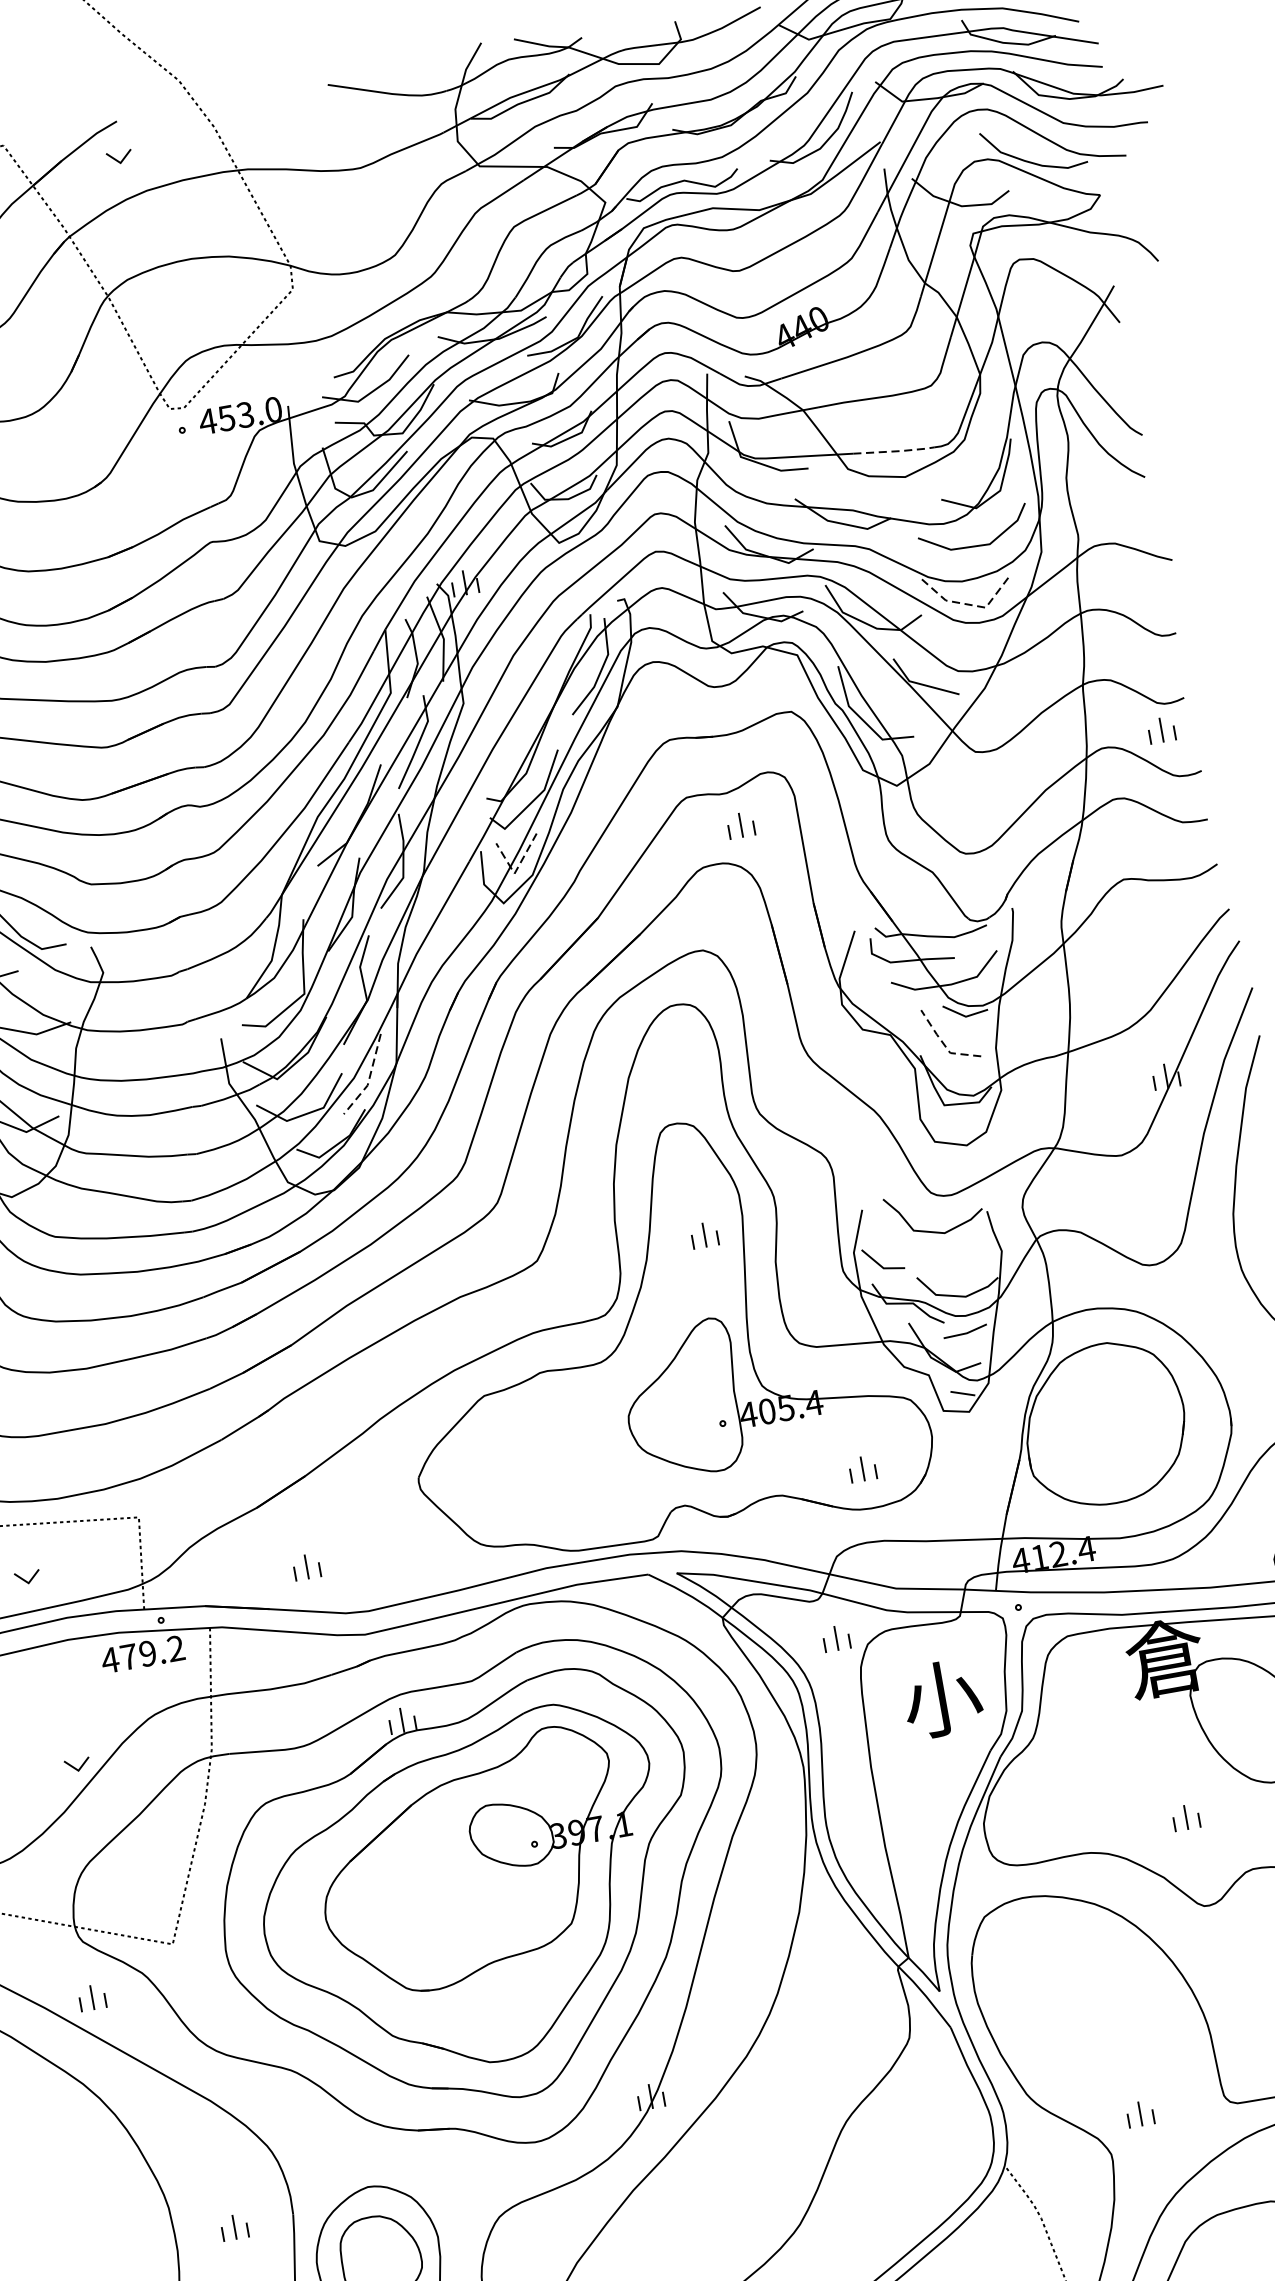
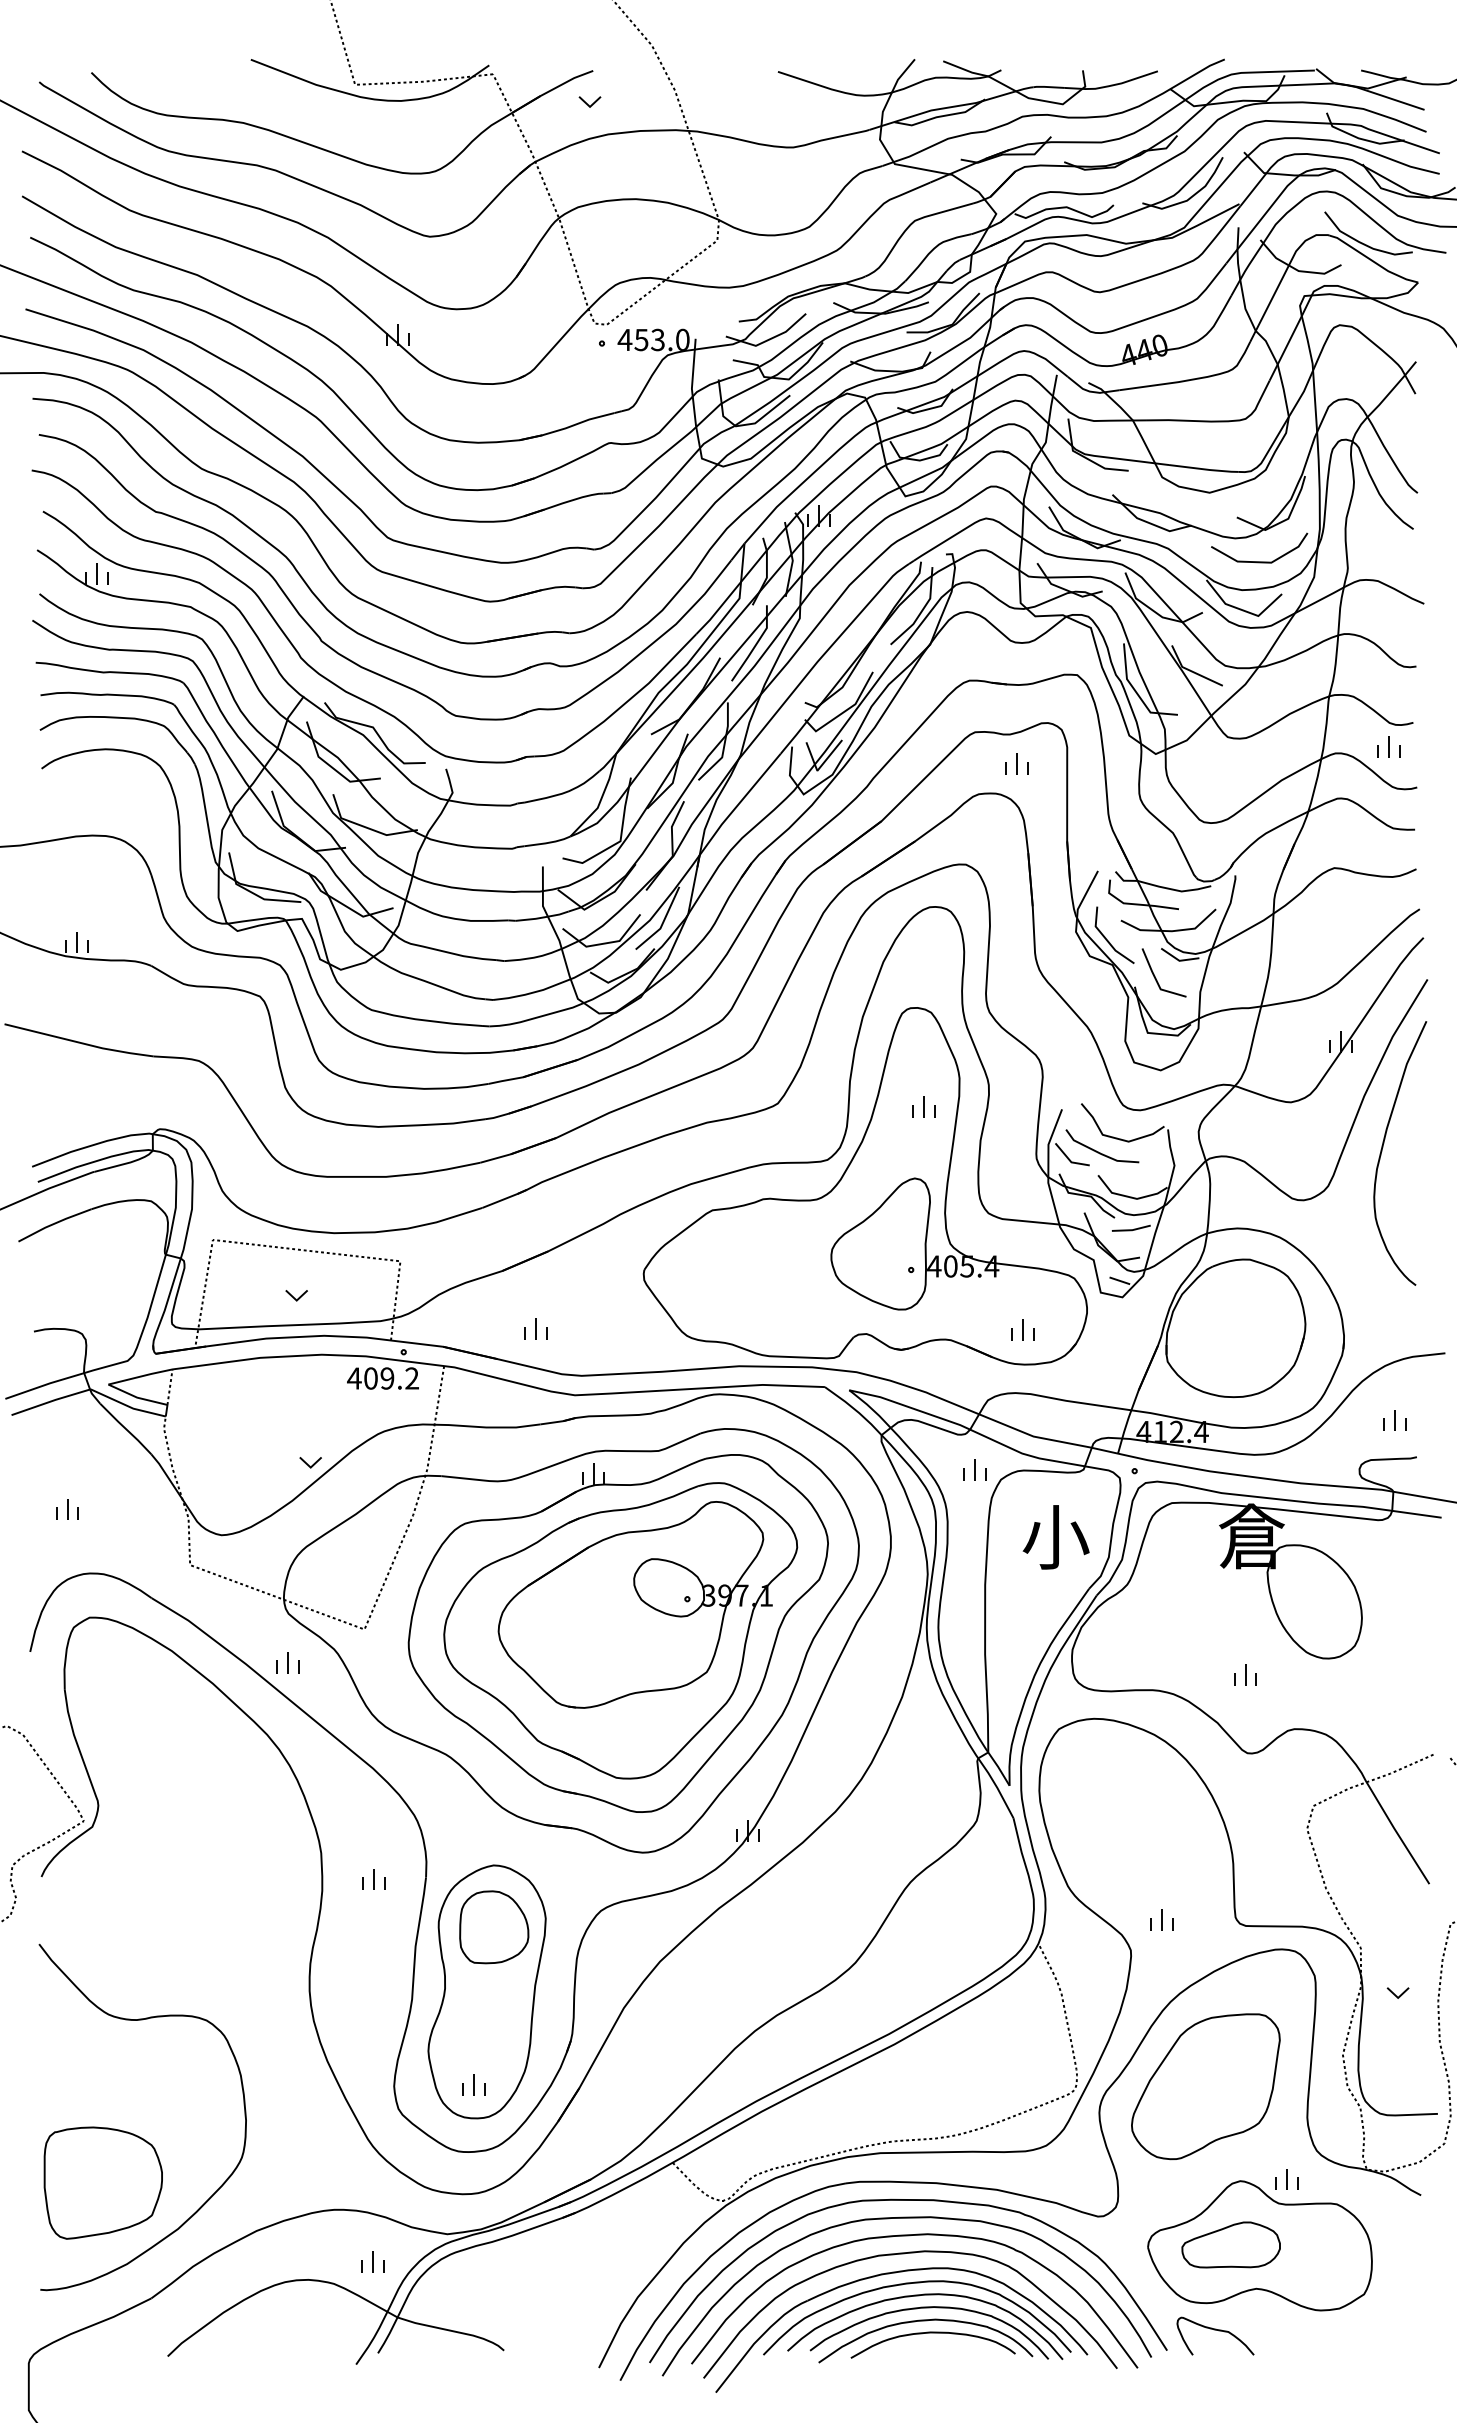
line: (895, 451) -> (1205, 469), dashed -> solid
line: (966, 604) -> (1242, 610), dashed -> solid
line: (516, 870) -> (819, 768), dashed -> solid
line: (880, 1007) -> (1108, 940), added
line: (943, 1043) -> (1156, 980), dashed -> solid
line: (369, 1079) -> (662, 923), dashed -> solid
line: (914, 1251) -> (1100, 1152), added
text: (128, 1657) -> (370, 1378), 479.2 -> 409.2

